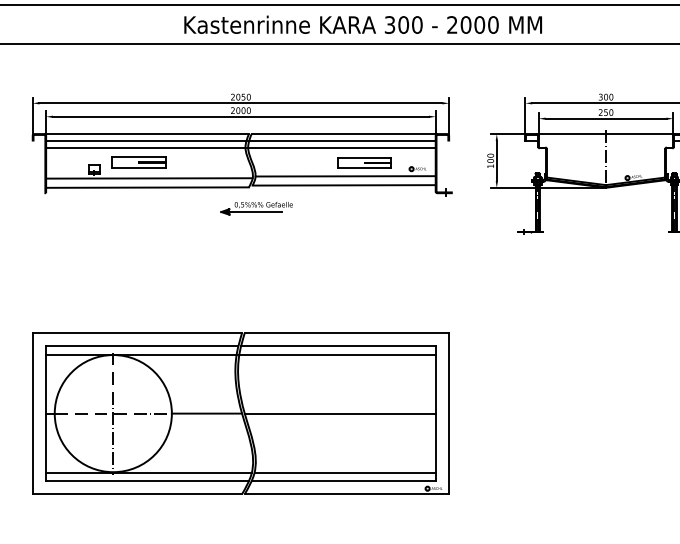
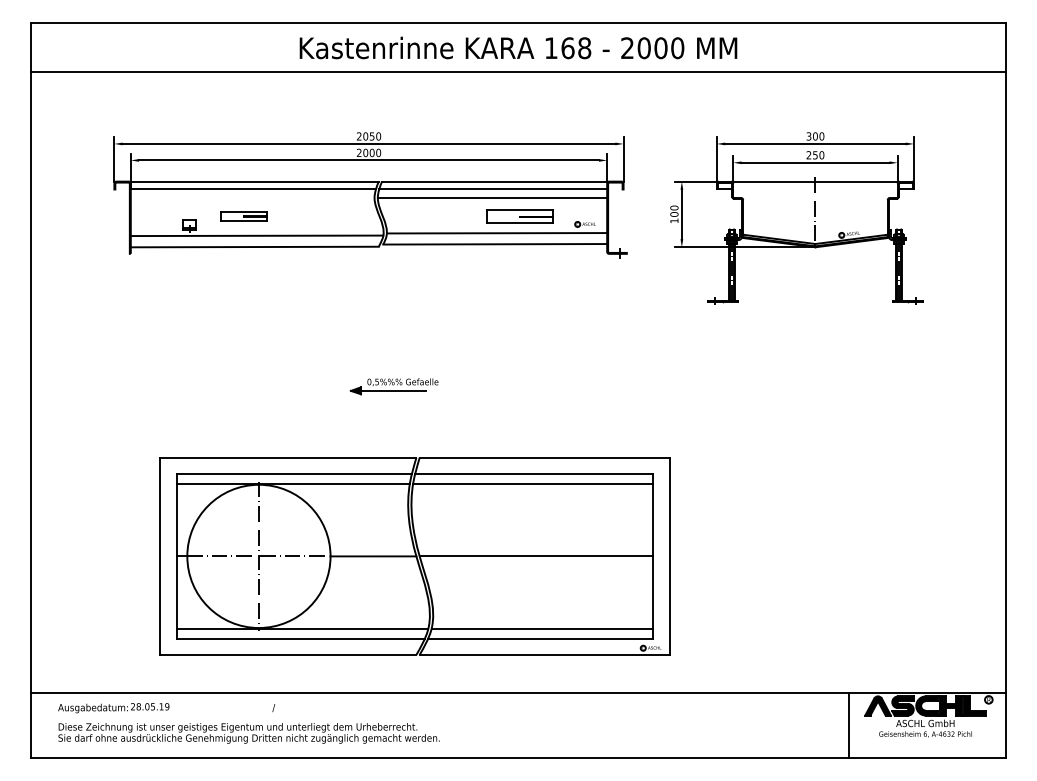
text: (404, 25) -> (568, 48), 300 -> 168
line: (145, 147) -> (252, 198), removed
part: (139, 162) -> (244, 216), size x0.7
part: (256, 208) -> (394, 386), moved
part: (240, 413) -> (414, 556), moved

